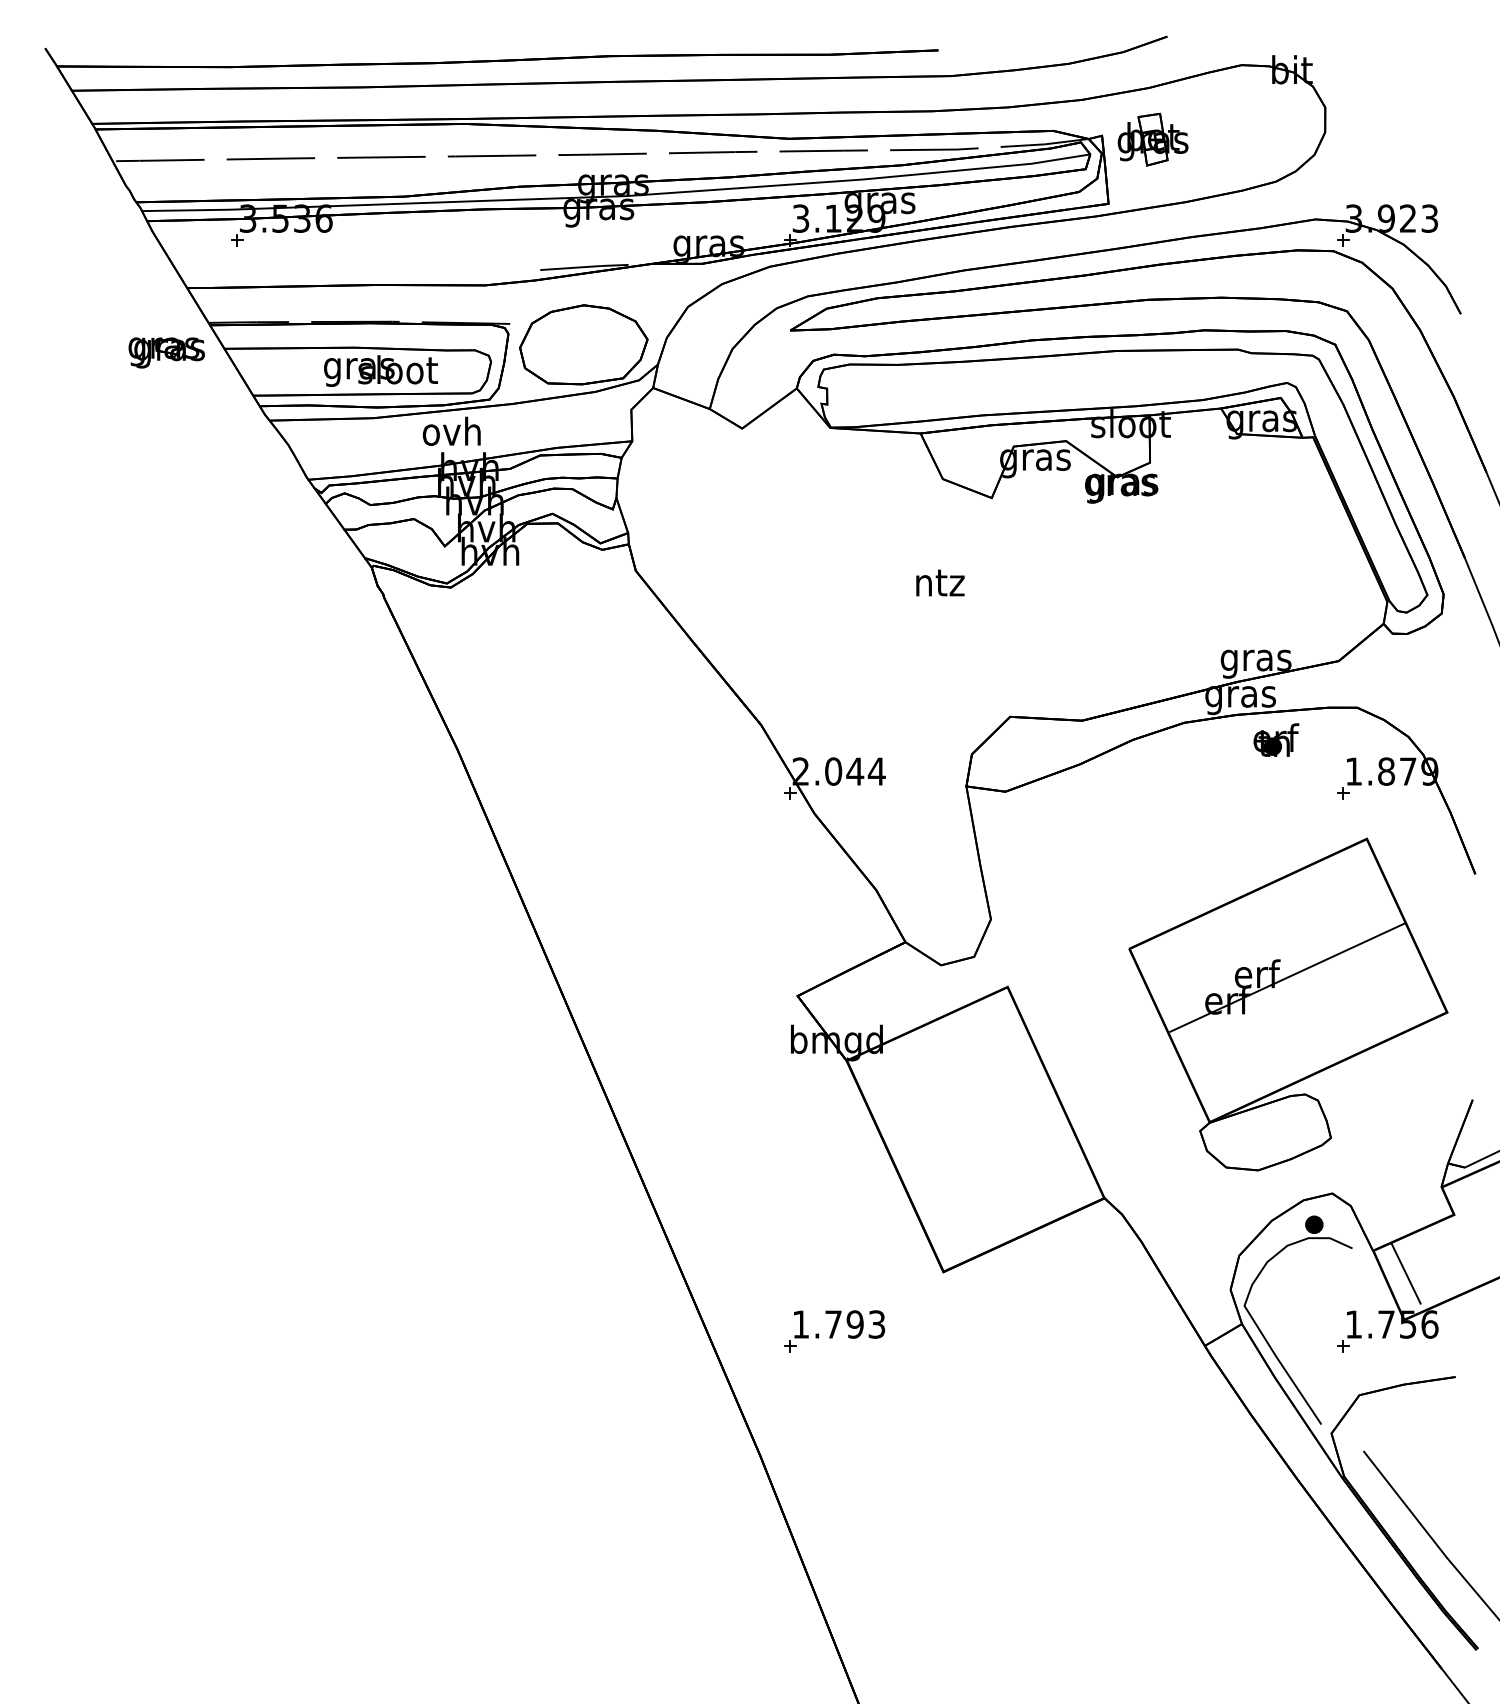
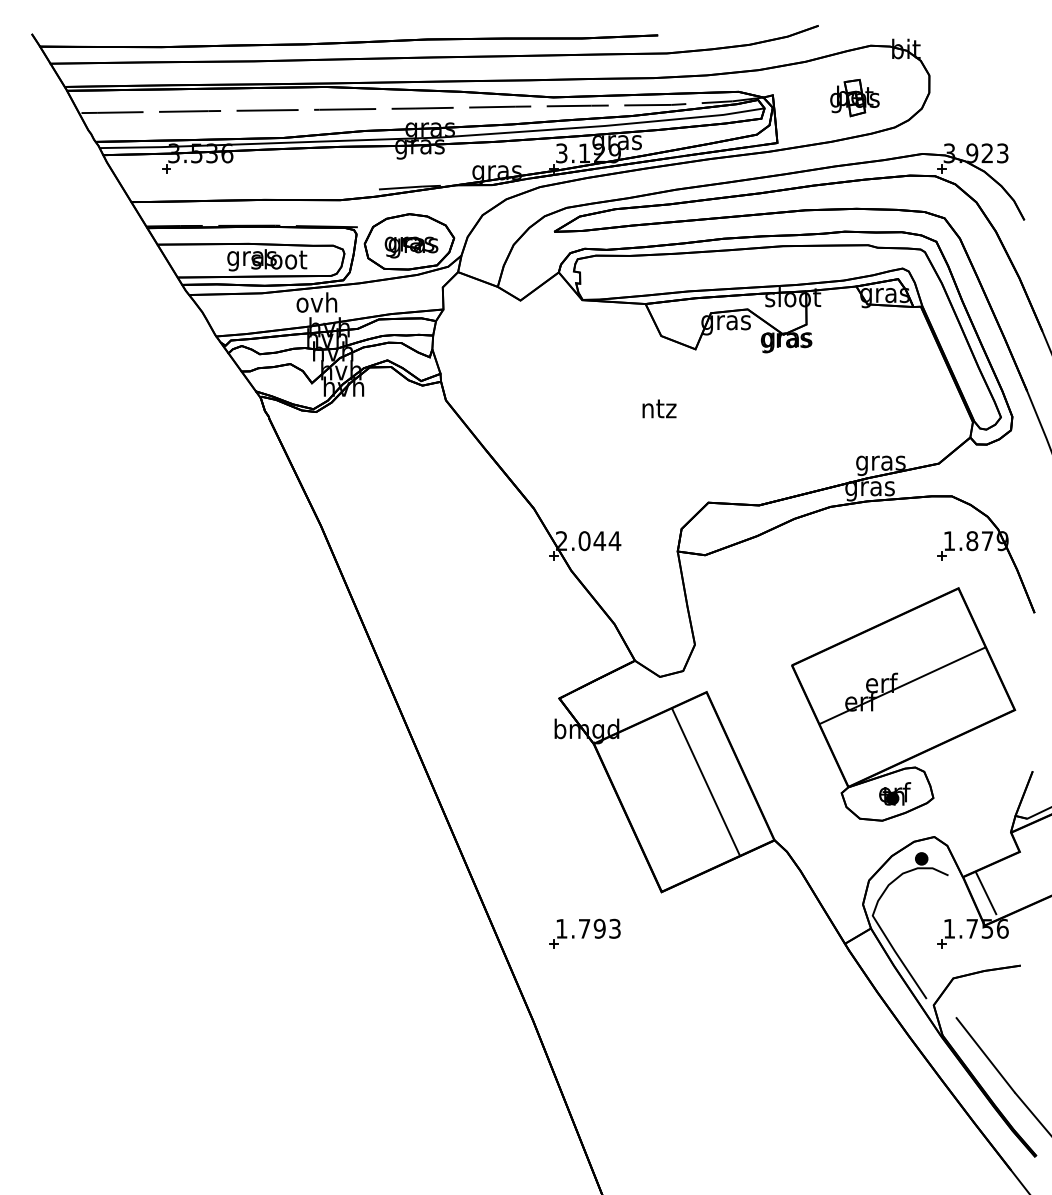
part: (1152, 139) -> (854, 97), moved
part: (166, 352) -> (411, 247), moved
part: (1276, 739) -> (895, 793), moved
line: (1006, 1114) -> (705, 781), added

